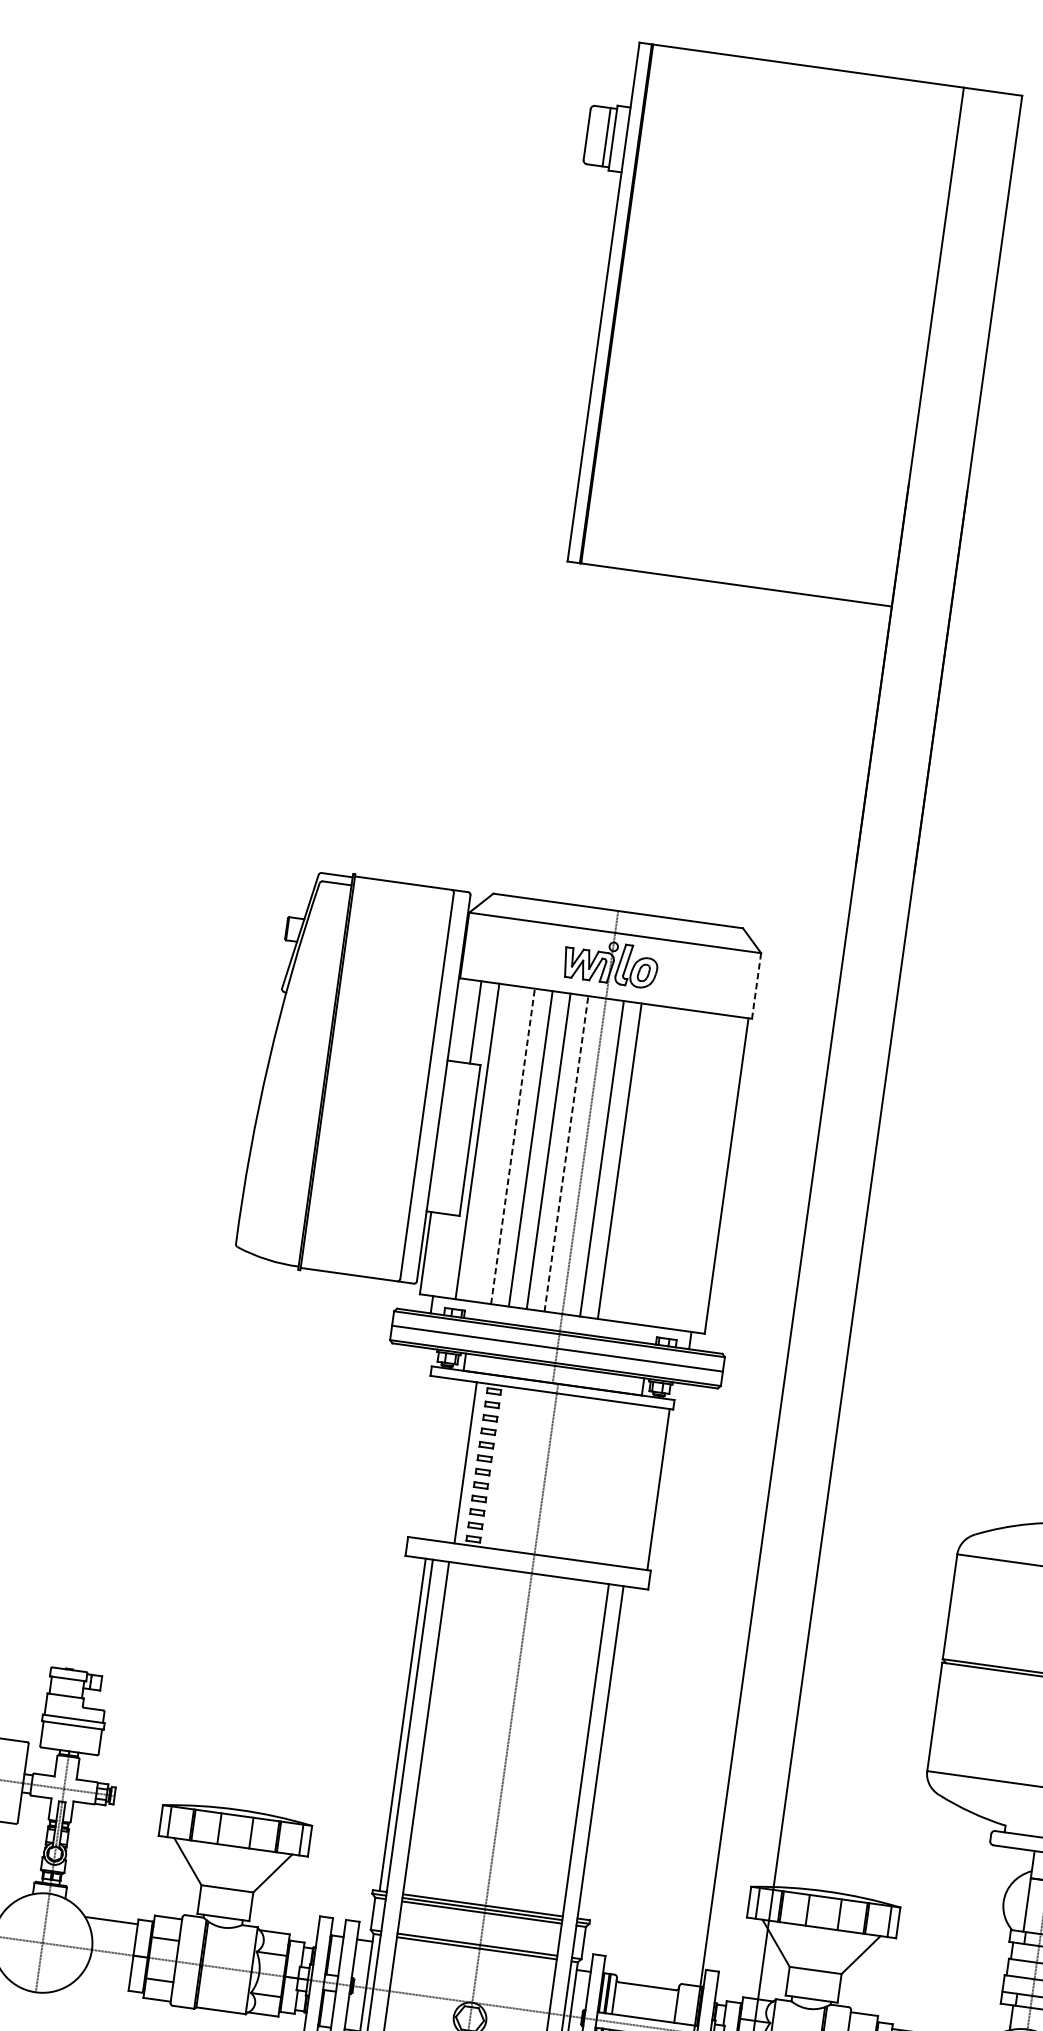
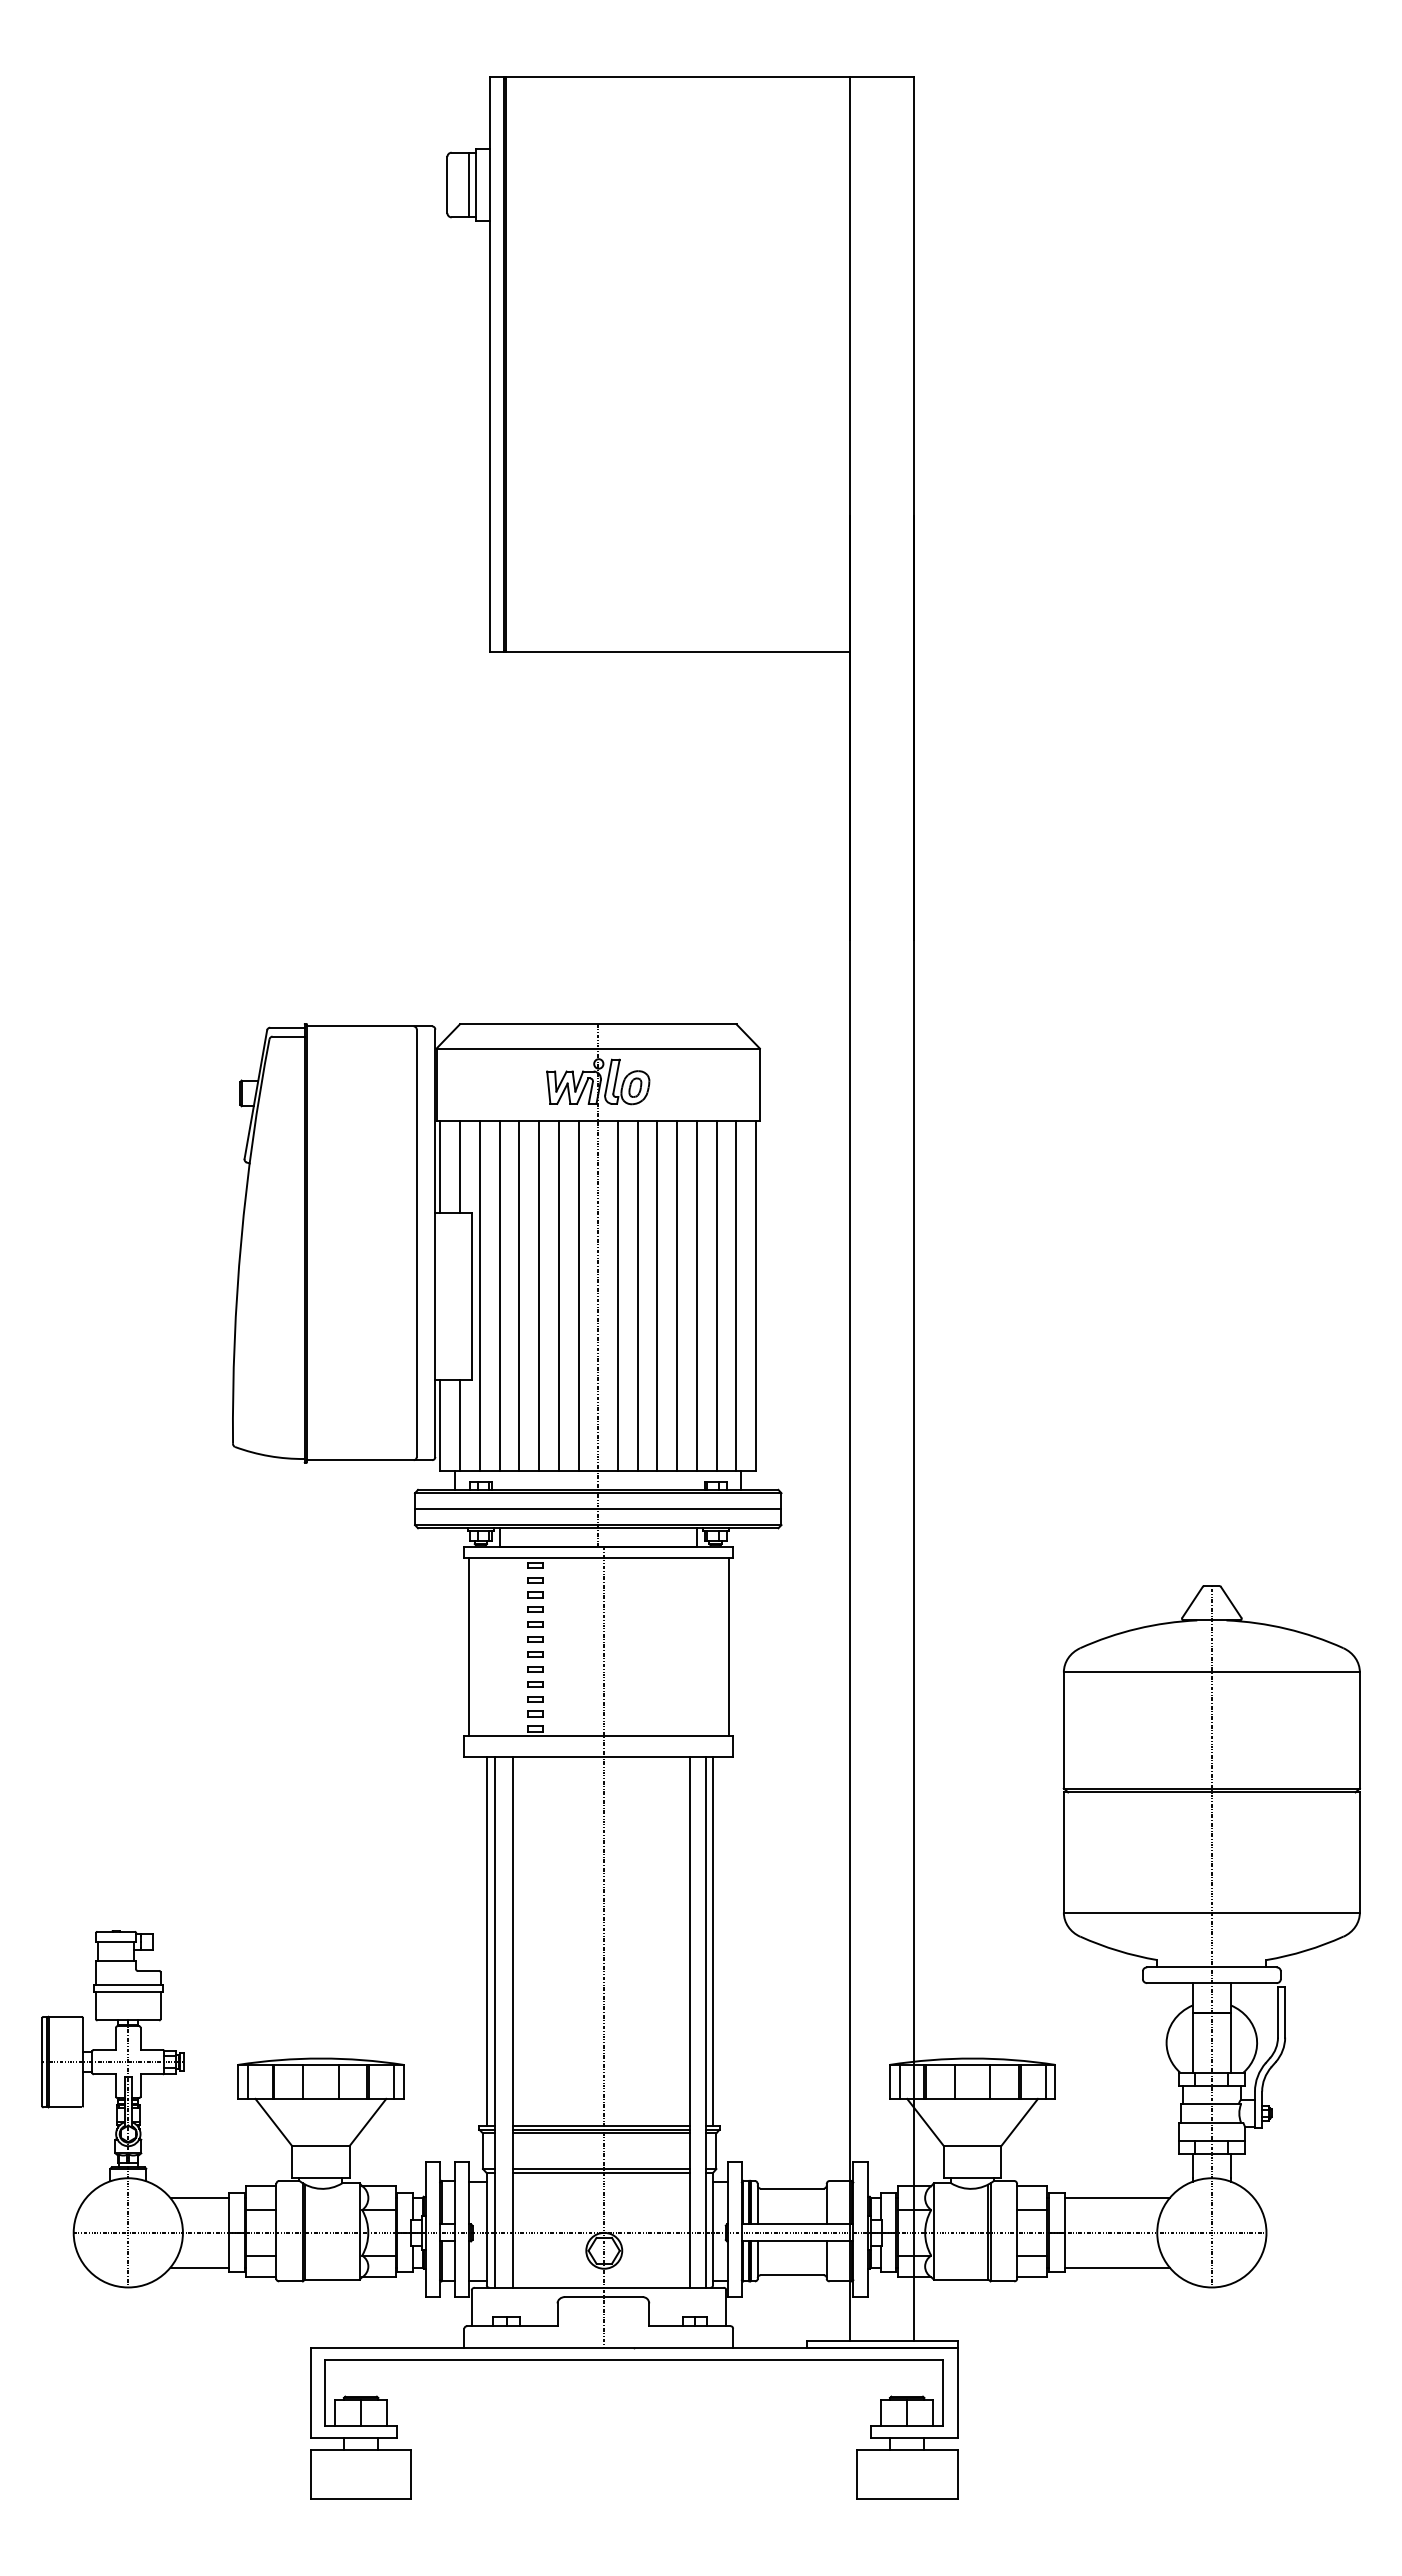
line: (756, 986) -> (759, 1085), dashed -> solid
line: (458, 1019) -> (440, 1166), added
line: (495, 1143) -> (499, 1295), added
line: (513, 1146) -> (519, 1296), dashed -> solid
line: (566, 1154) -> (578, 1296), dashed -> solid
line: (637, 1163) -> (657, 1295), added
line: (655, 1165) -> (677, 1295), added
line: (672, 1168) -> (696, 1295), added
line: (691, 1170) -> (716, 1295), added
line: (709, 1173) -> (736, 1295), added
line: (443, 1255) -> (460, 1424), added
line: (465, 1462) -> (468, 1646), moved
line: (606, 1753) -> (712, 1941), added
line: (102, 1983) -> (199, 2267), added

